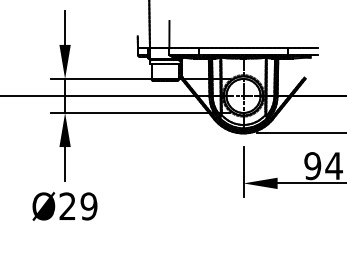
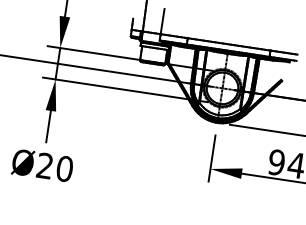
text: (88, 206) -> (64, 168), Ø29 -> Ø20

